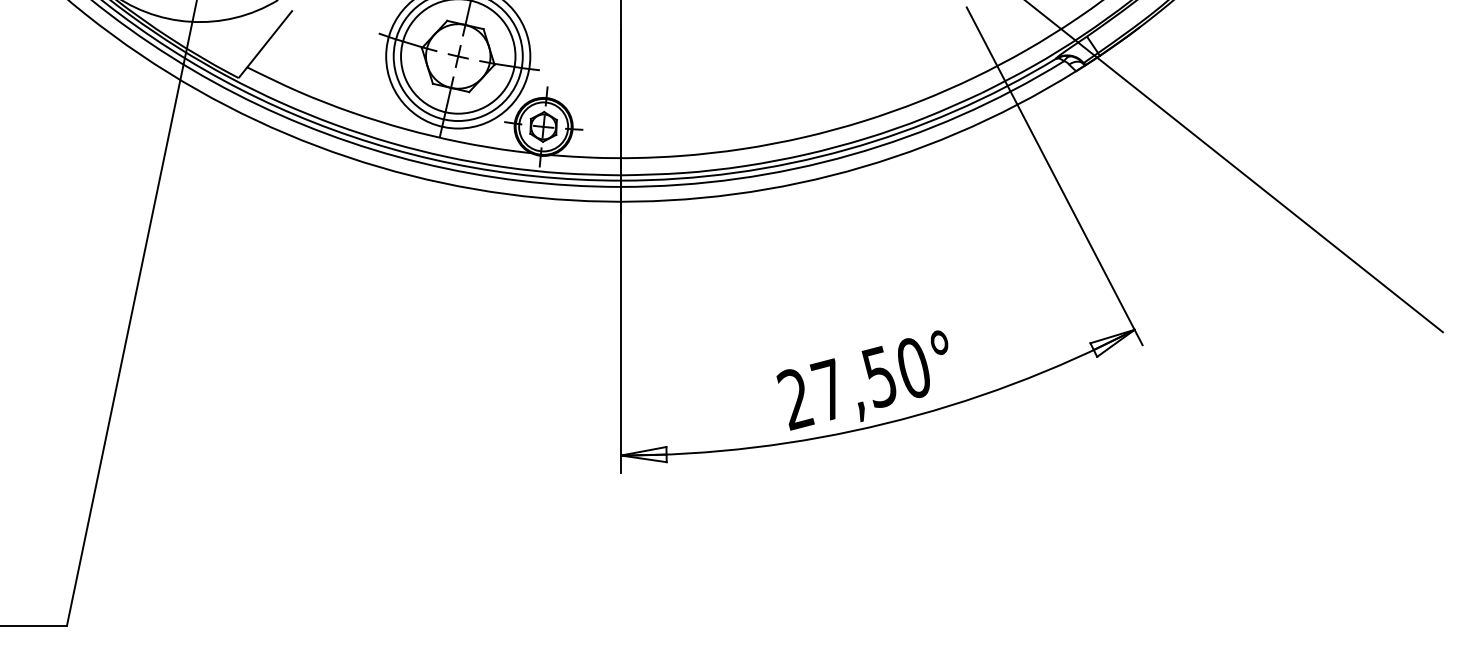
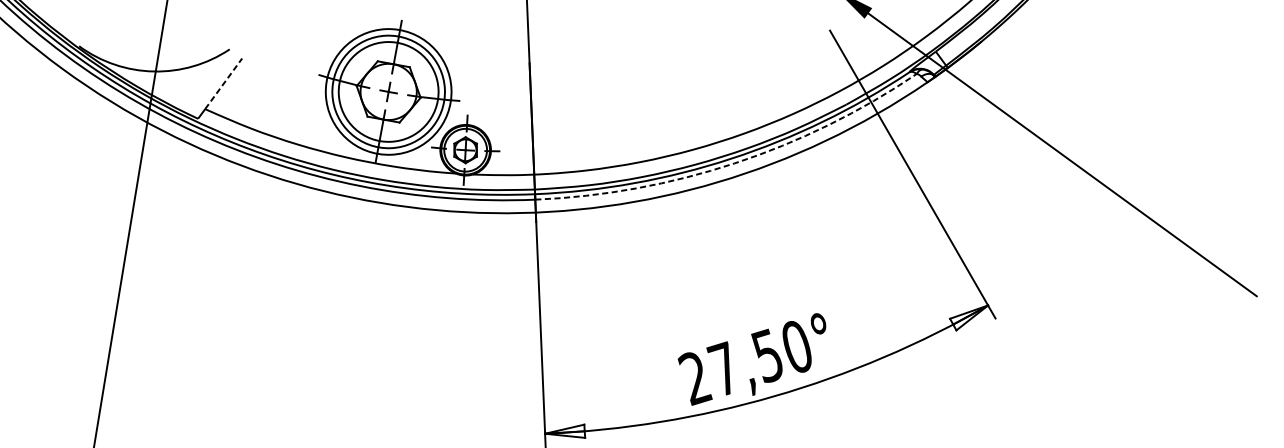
line: (269, 39) -> (223, 84), solid -> dashed
arc: (851, 154) -> (734, 163), solid -> dashed

